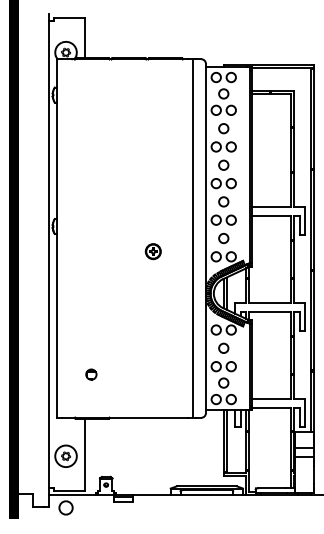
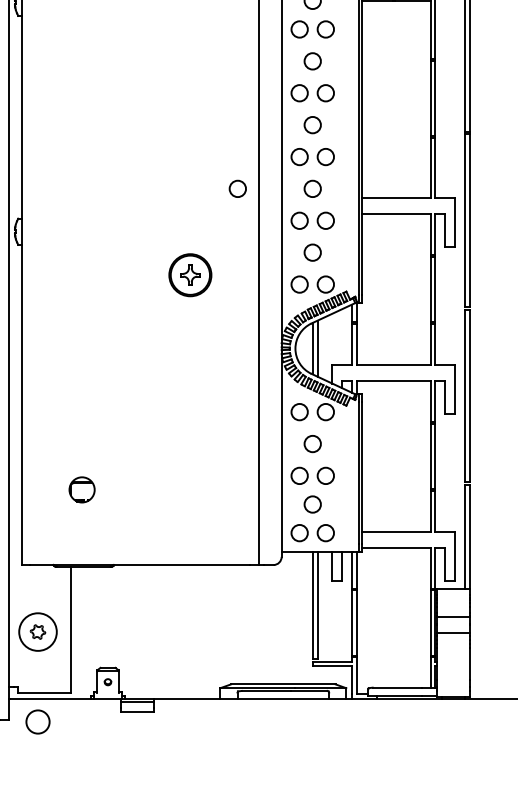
circle: (180, 201) -> (237, 188), added
part: (152, 251) -> (188, 275), size x1.6
part: (91, 374) -> (82, 489), size x1.4

